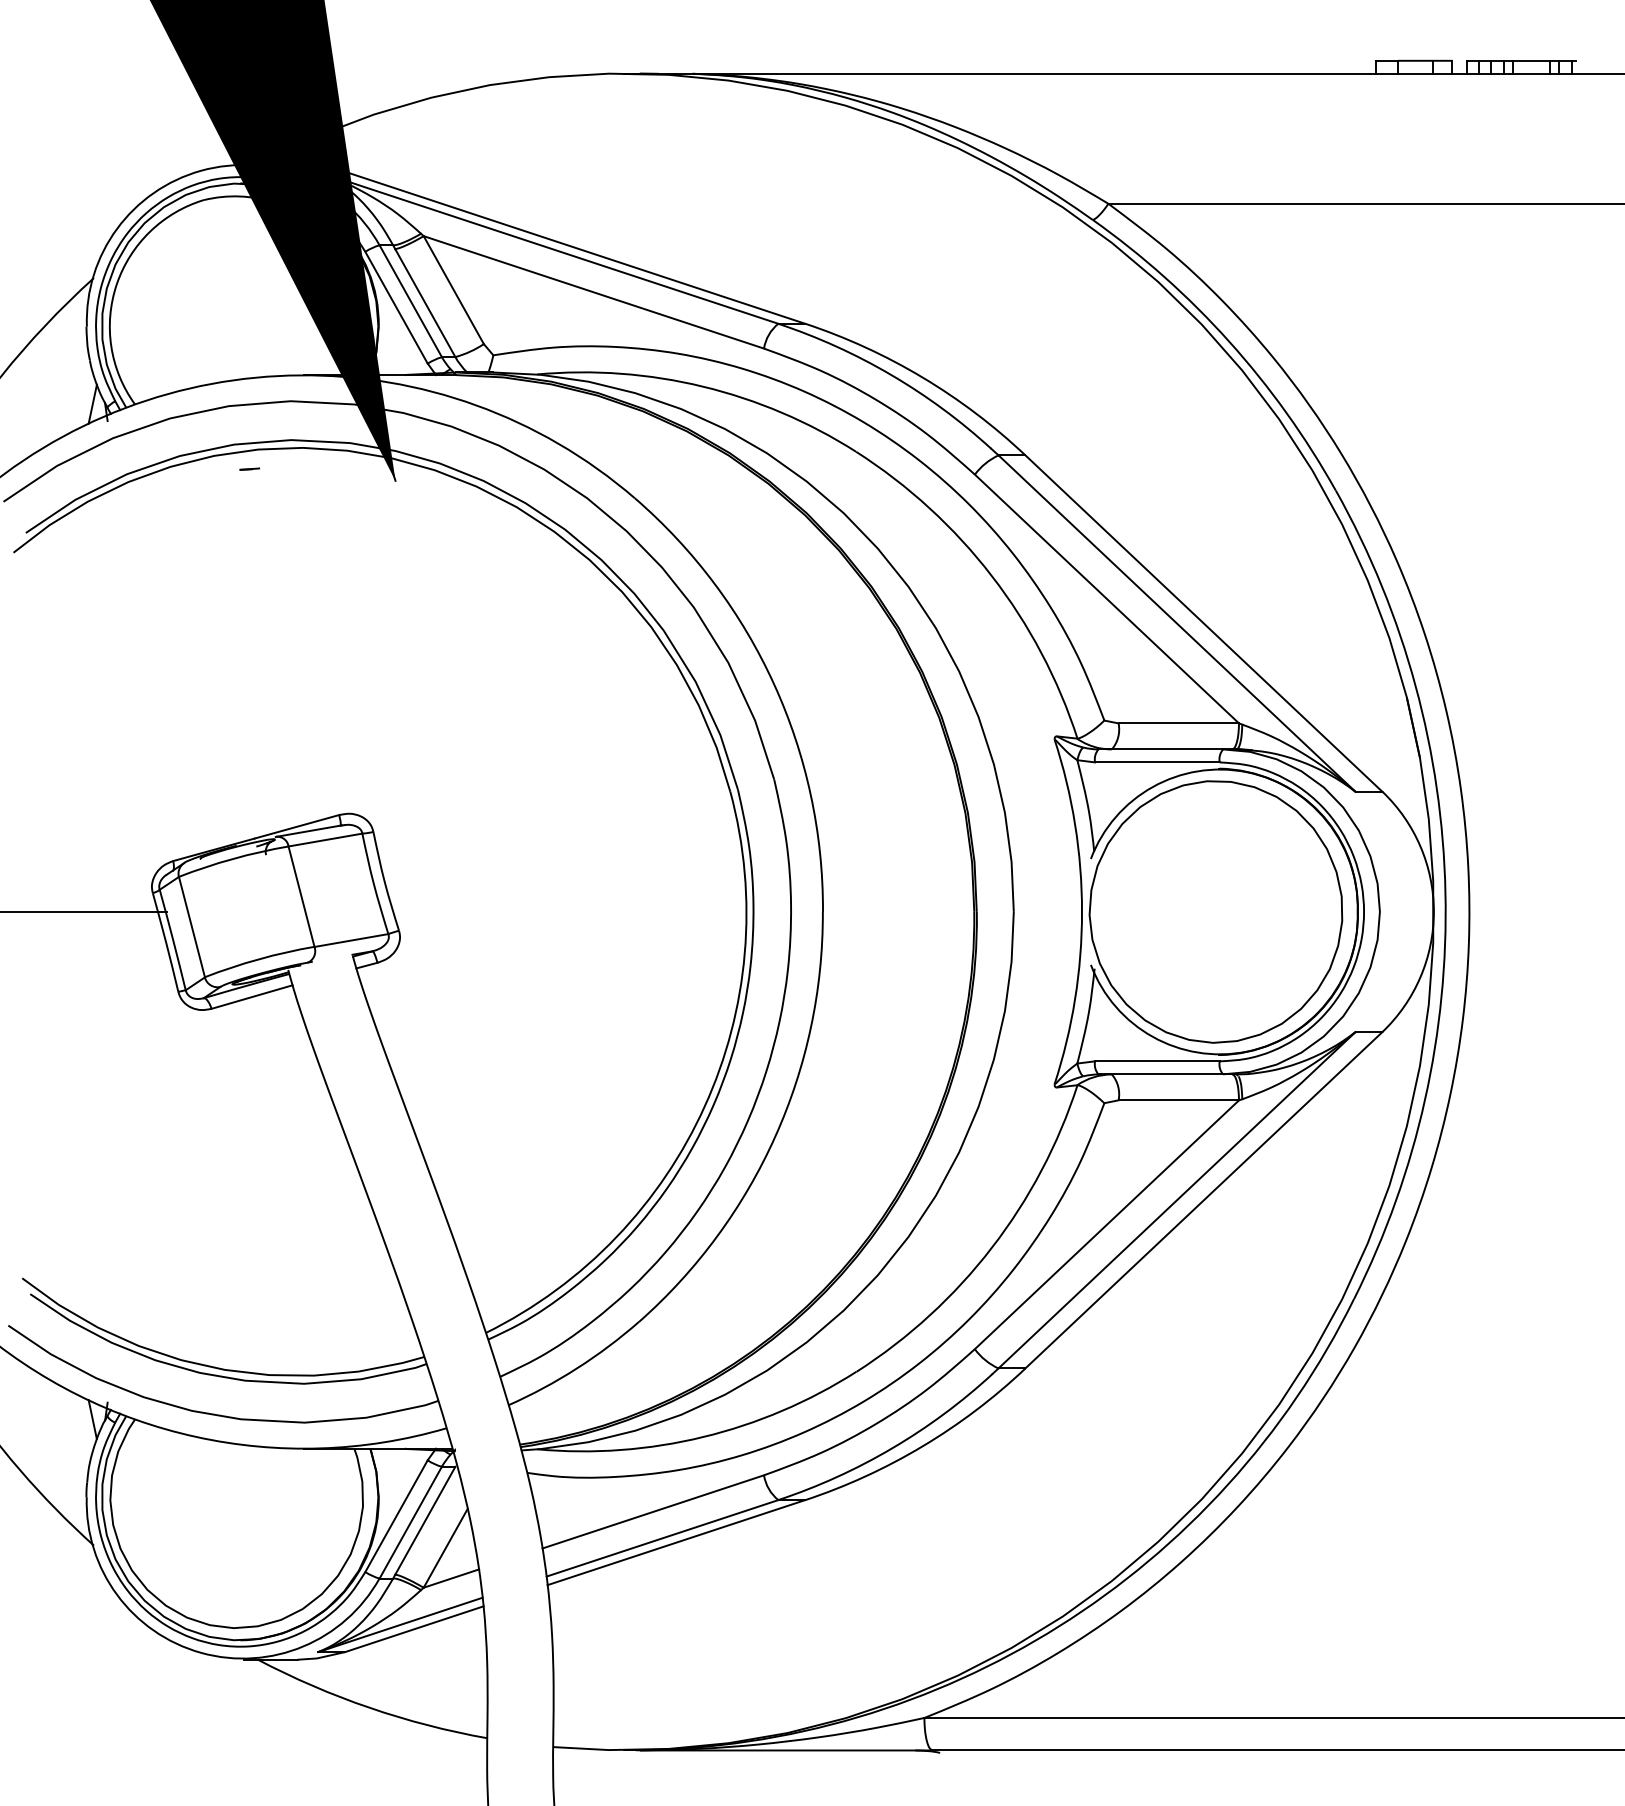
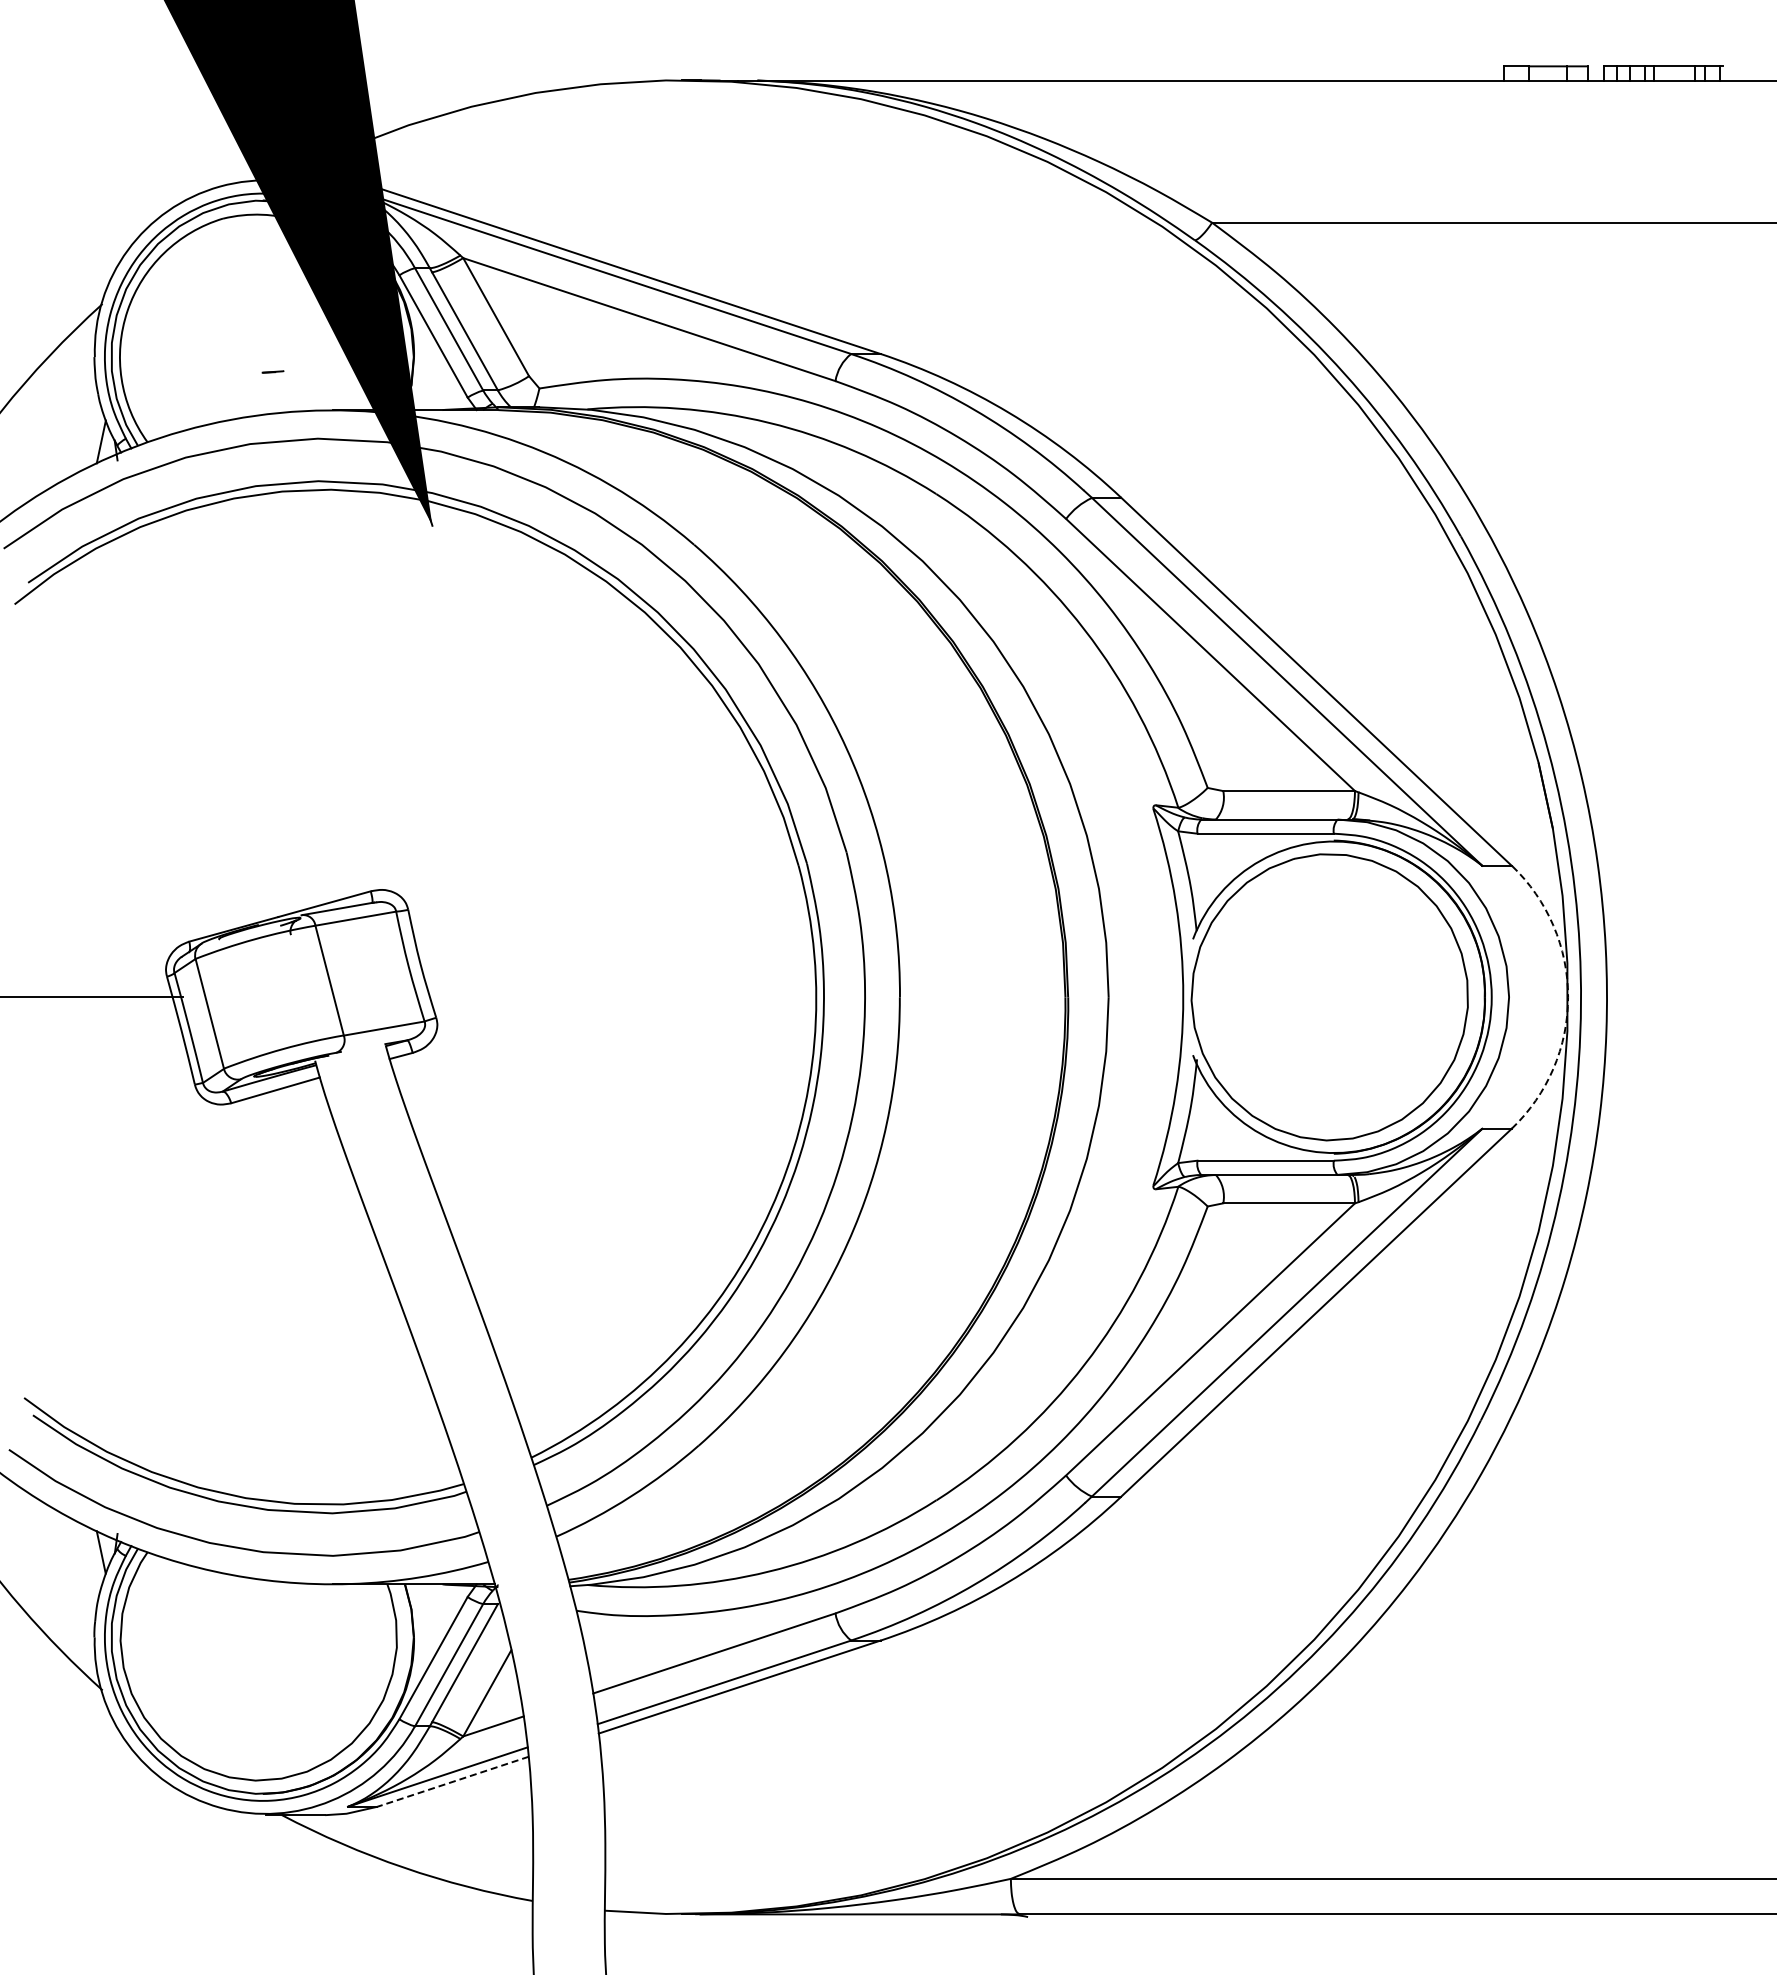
line: (249, 468) -> (272, 371), moved
arc: (1434, 912) -> (1568, 997), solid -> dashed
line: (414, 1628) -> (453, 1781), solid -> dashed

